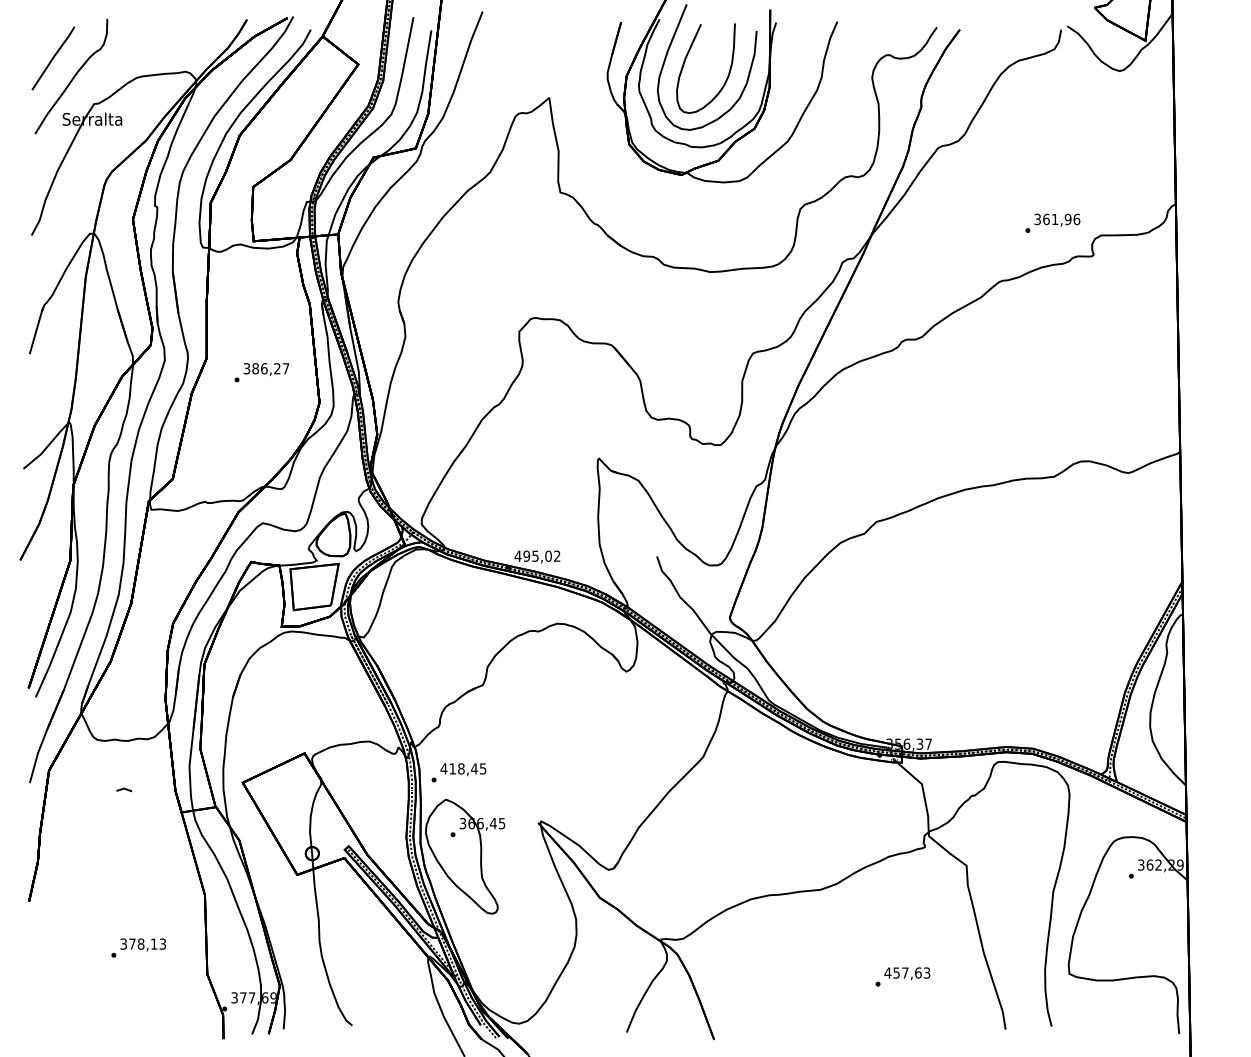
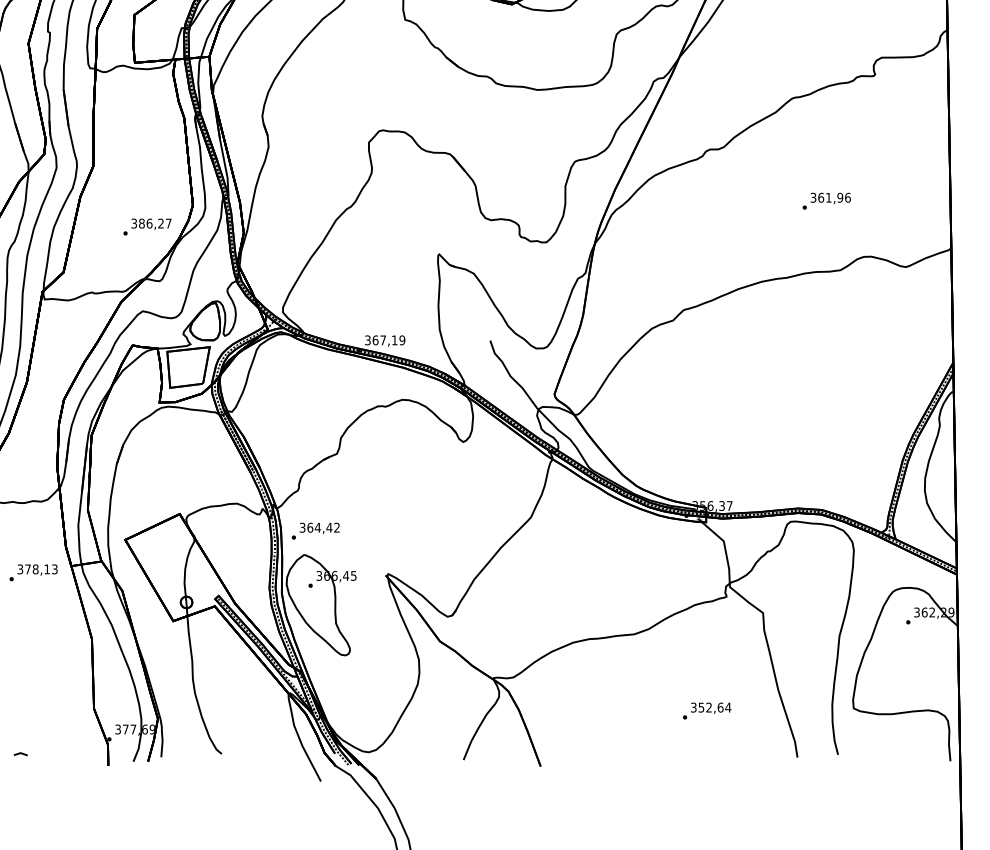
text: (1052, 222) -> (826, 200), moved
text: (261, 372) -> (147, 226), moved
text: (537, 555) -> (384, 339), 495,02 -> 367,19
text: (463, 768) -> (319, 527), 418,45 -> 364,42
line: (124, 789) -> (21, 753), moved
text: (138, 947) -> (33, 572), moved
text: (907, 972) -> (711, 707), 457,63 -> 352,64

